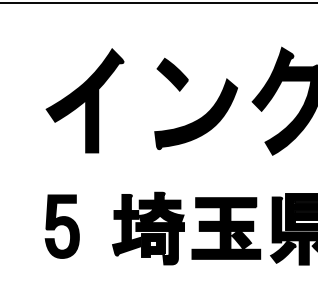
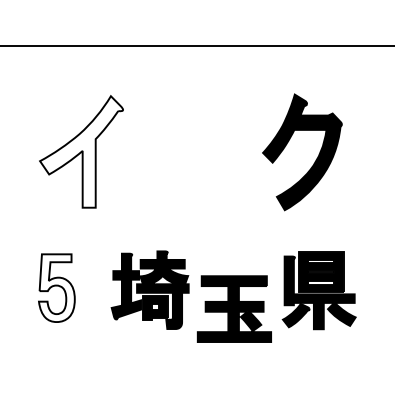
fill: (85, 100) -> (81, 151), removed
part: (202, 116) -> (208, 168), removed
fill: (61, 227) -> (56, 288), removed
part: (225, 227) -> (233, 308), moved

